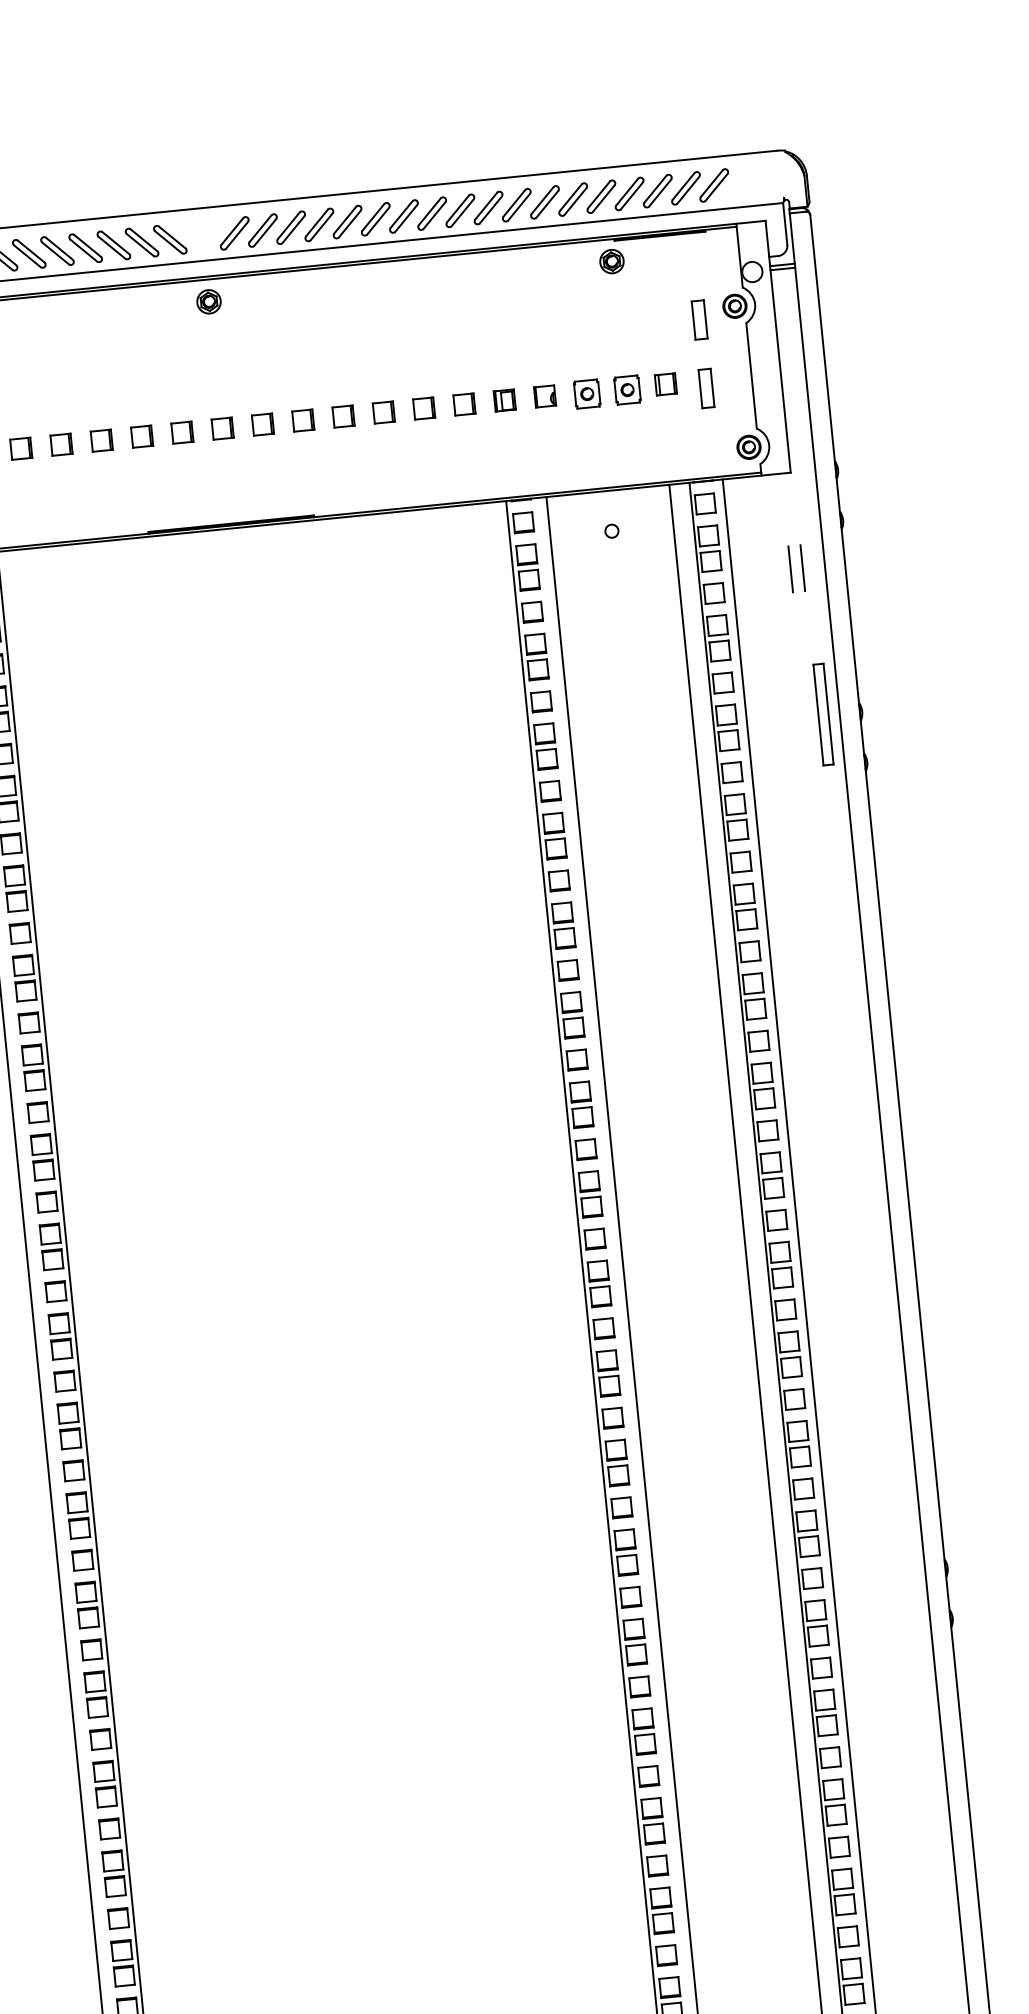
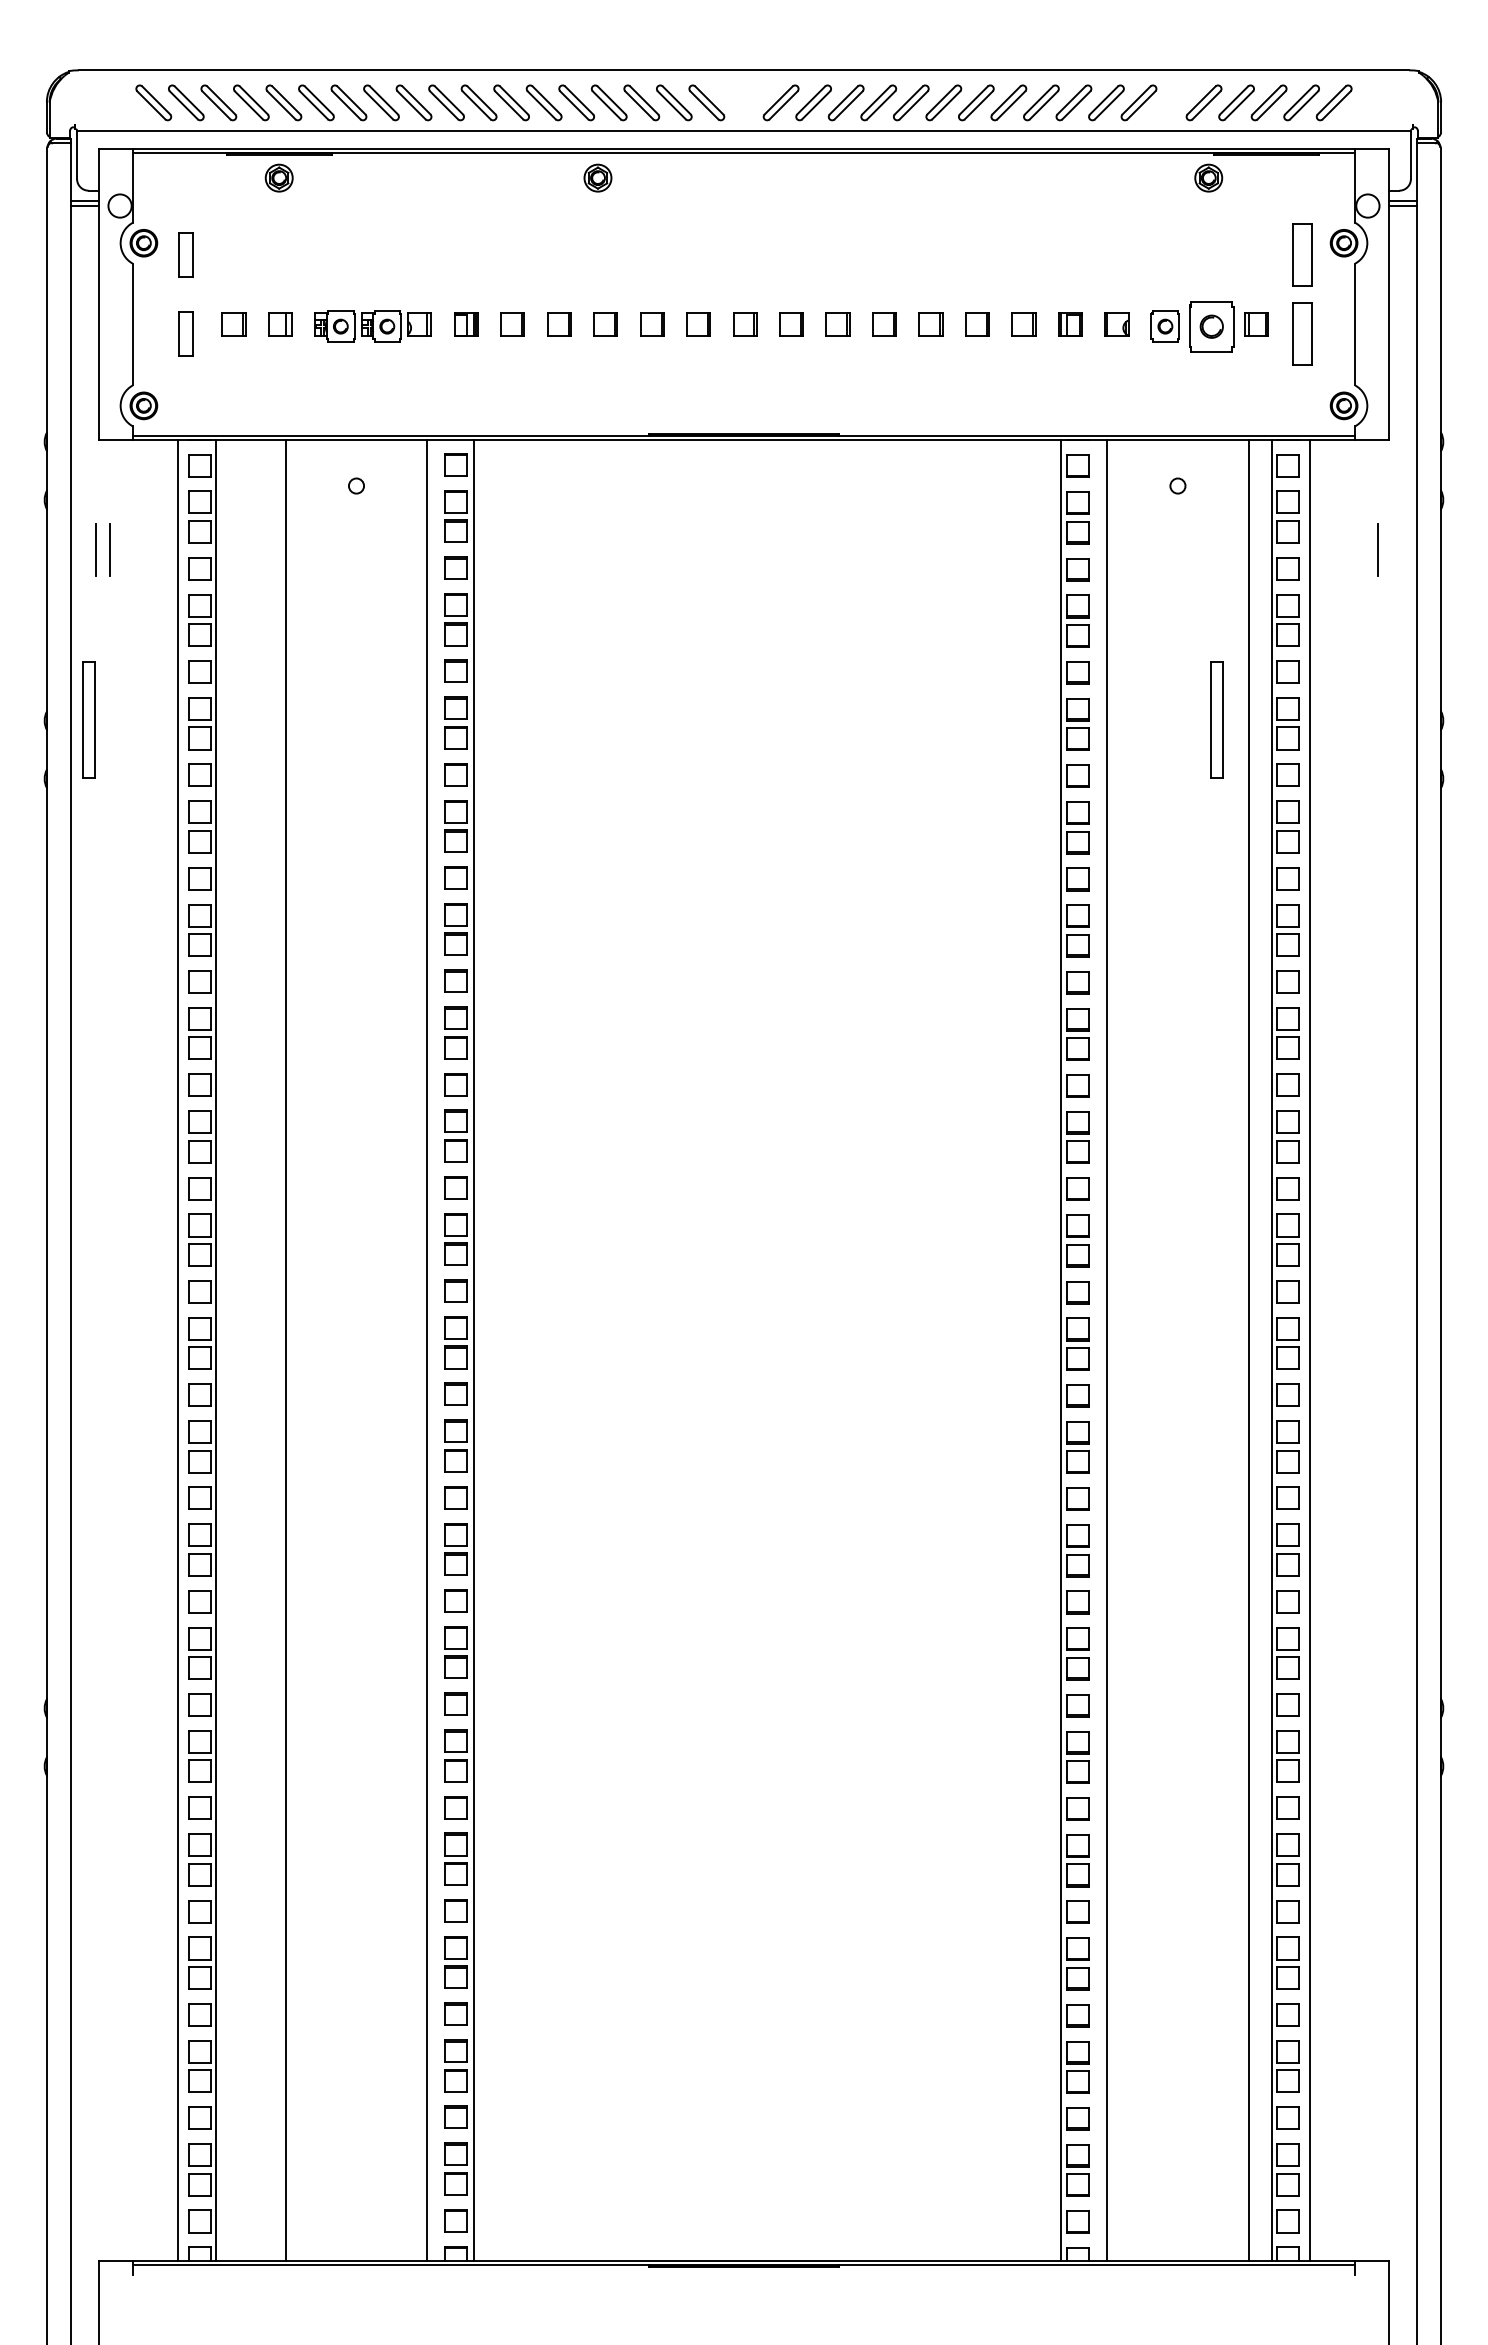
part: (573, 199) -> (1171, 102), removed
part: (208, 301) -> (597, 177), moved
part: (698, 319) -> (1301, 254), size x1.4
part: (705, 388) -> (1301, 333), size x1.4
part: (627, 389) -> (1211, 326), size x1.6
line: (802, 567) -> (1391, 549), removed
part: (823, 714) -> (1216, 719), moved

